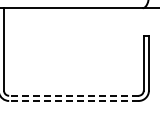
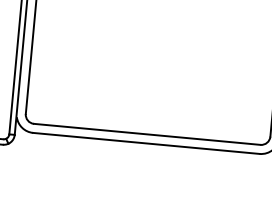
line: (73, 95) -> (146, 133), dashed -> solid
line: (73, 101) -> (145, 144), dashed -> solid

